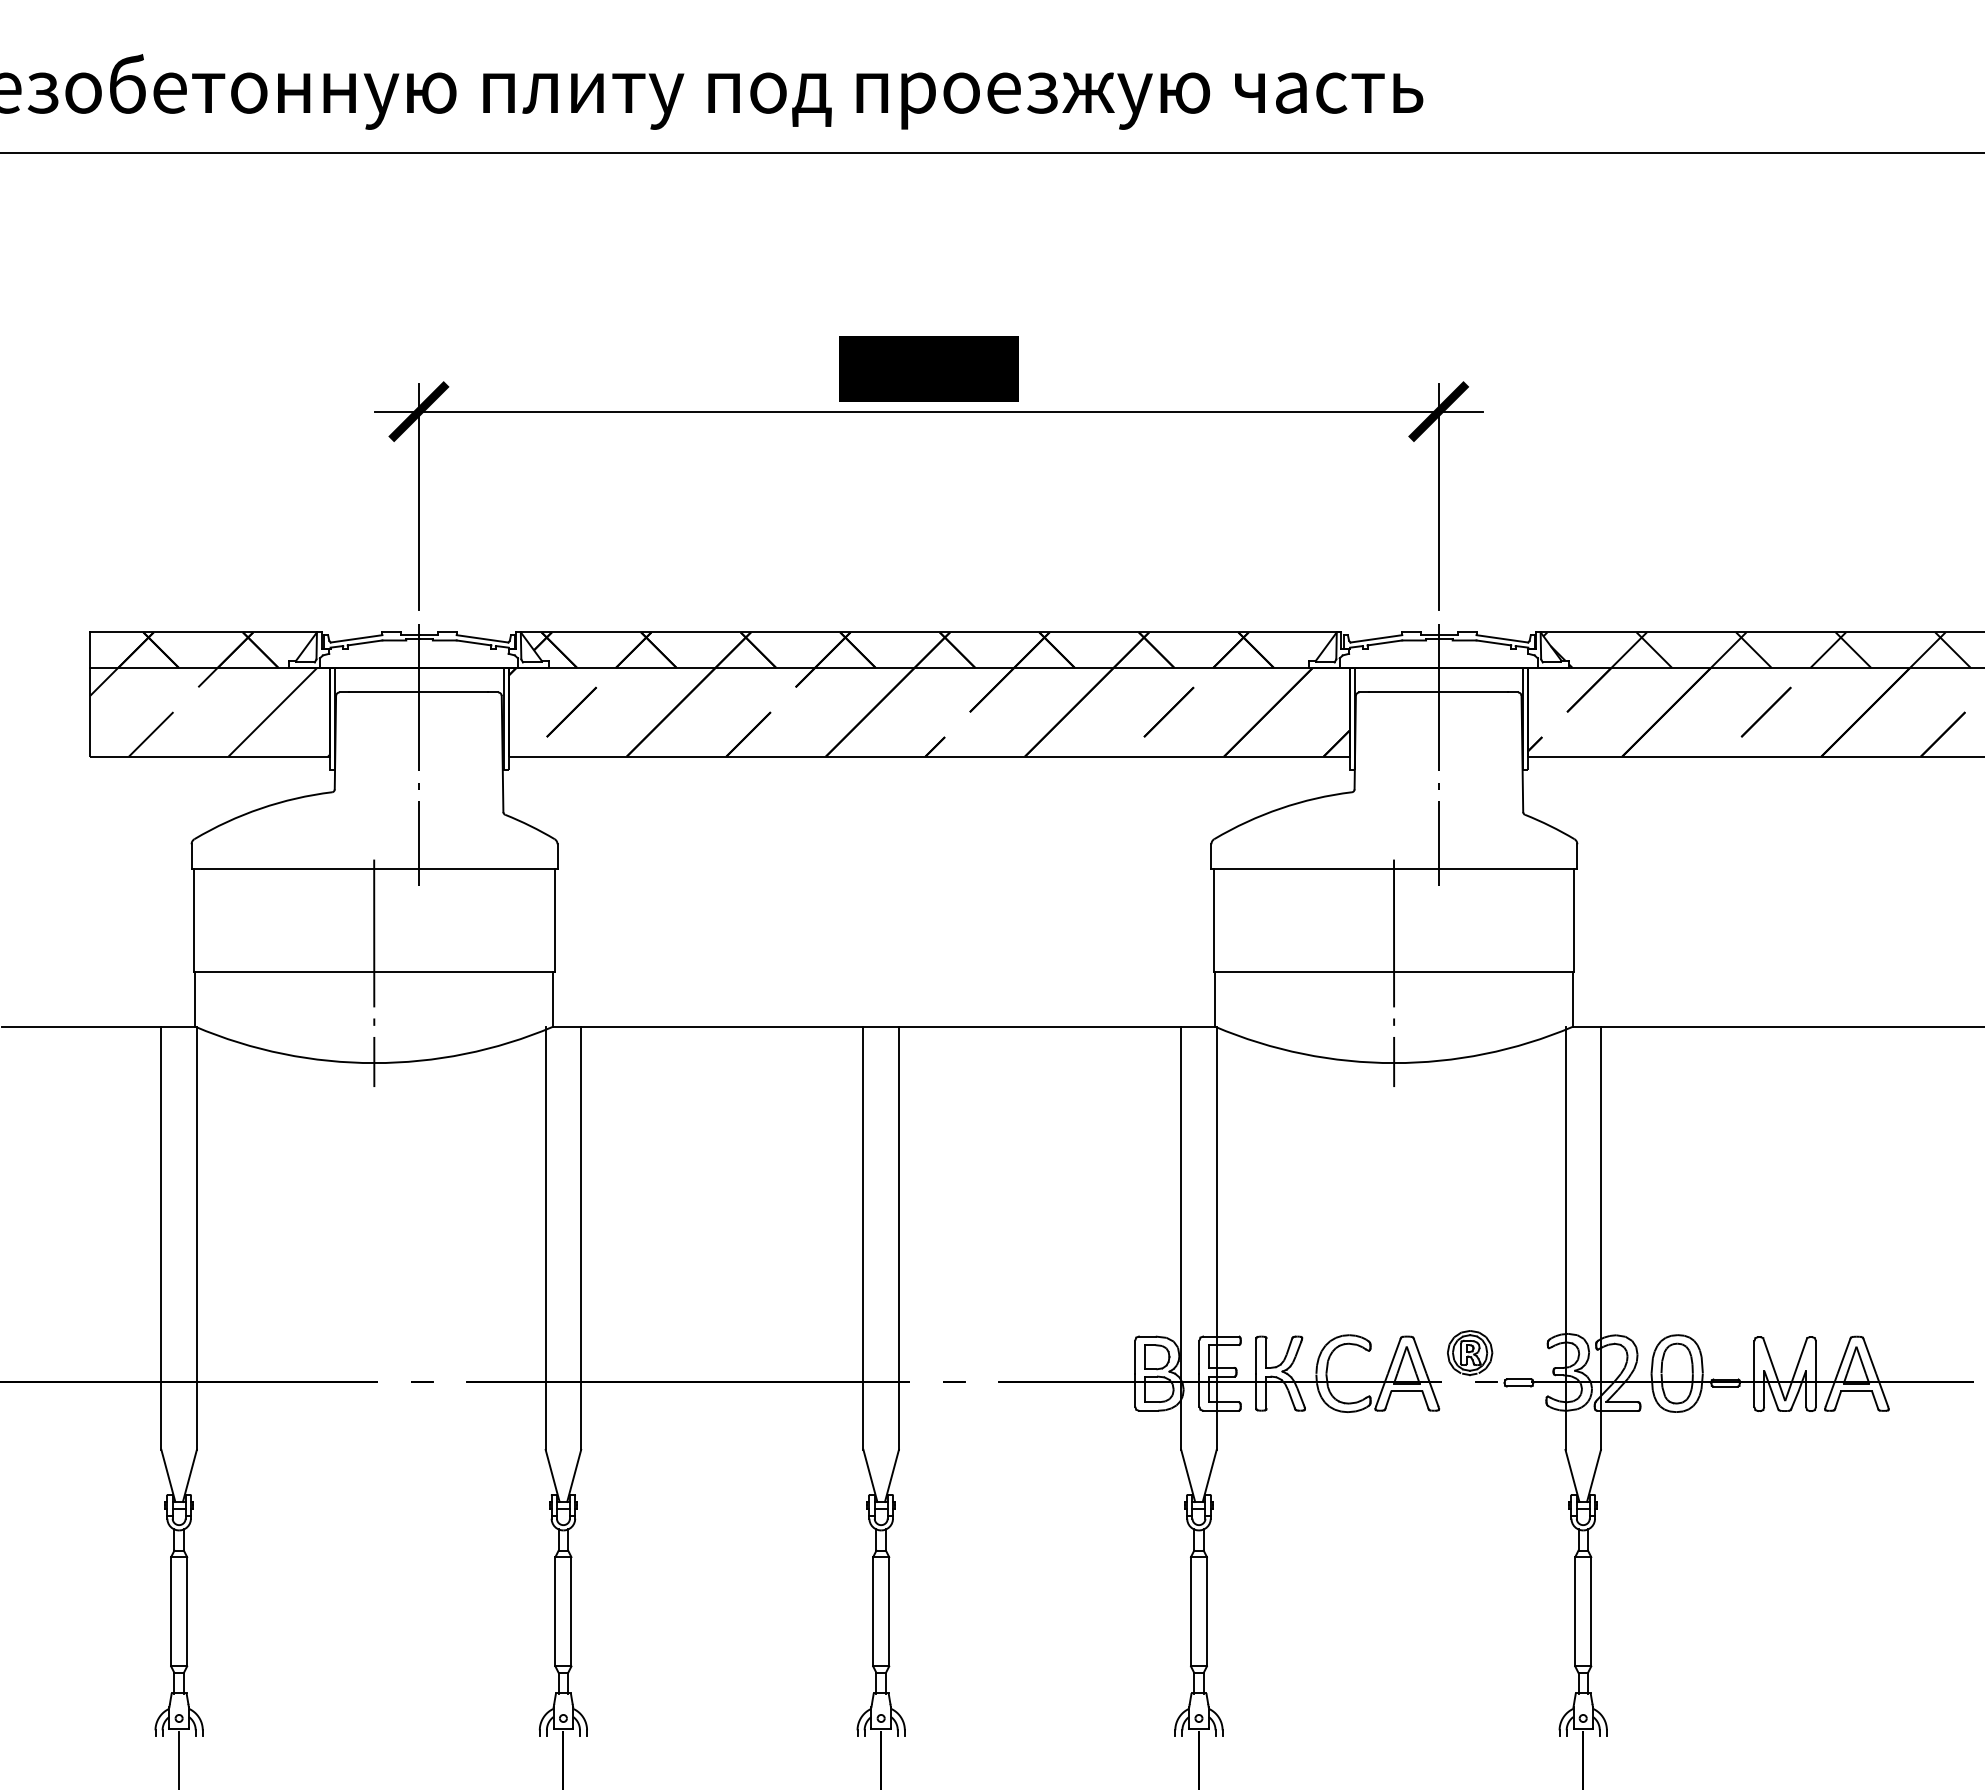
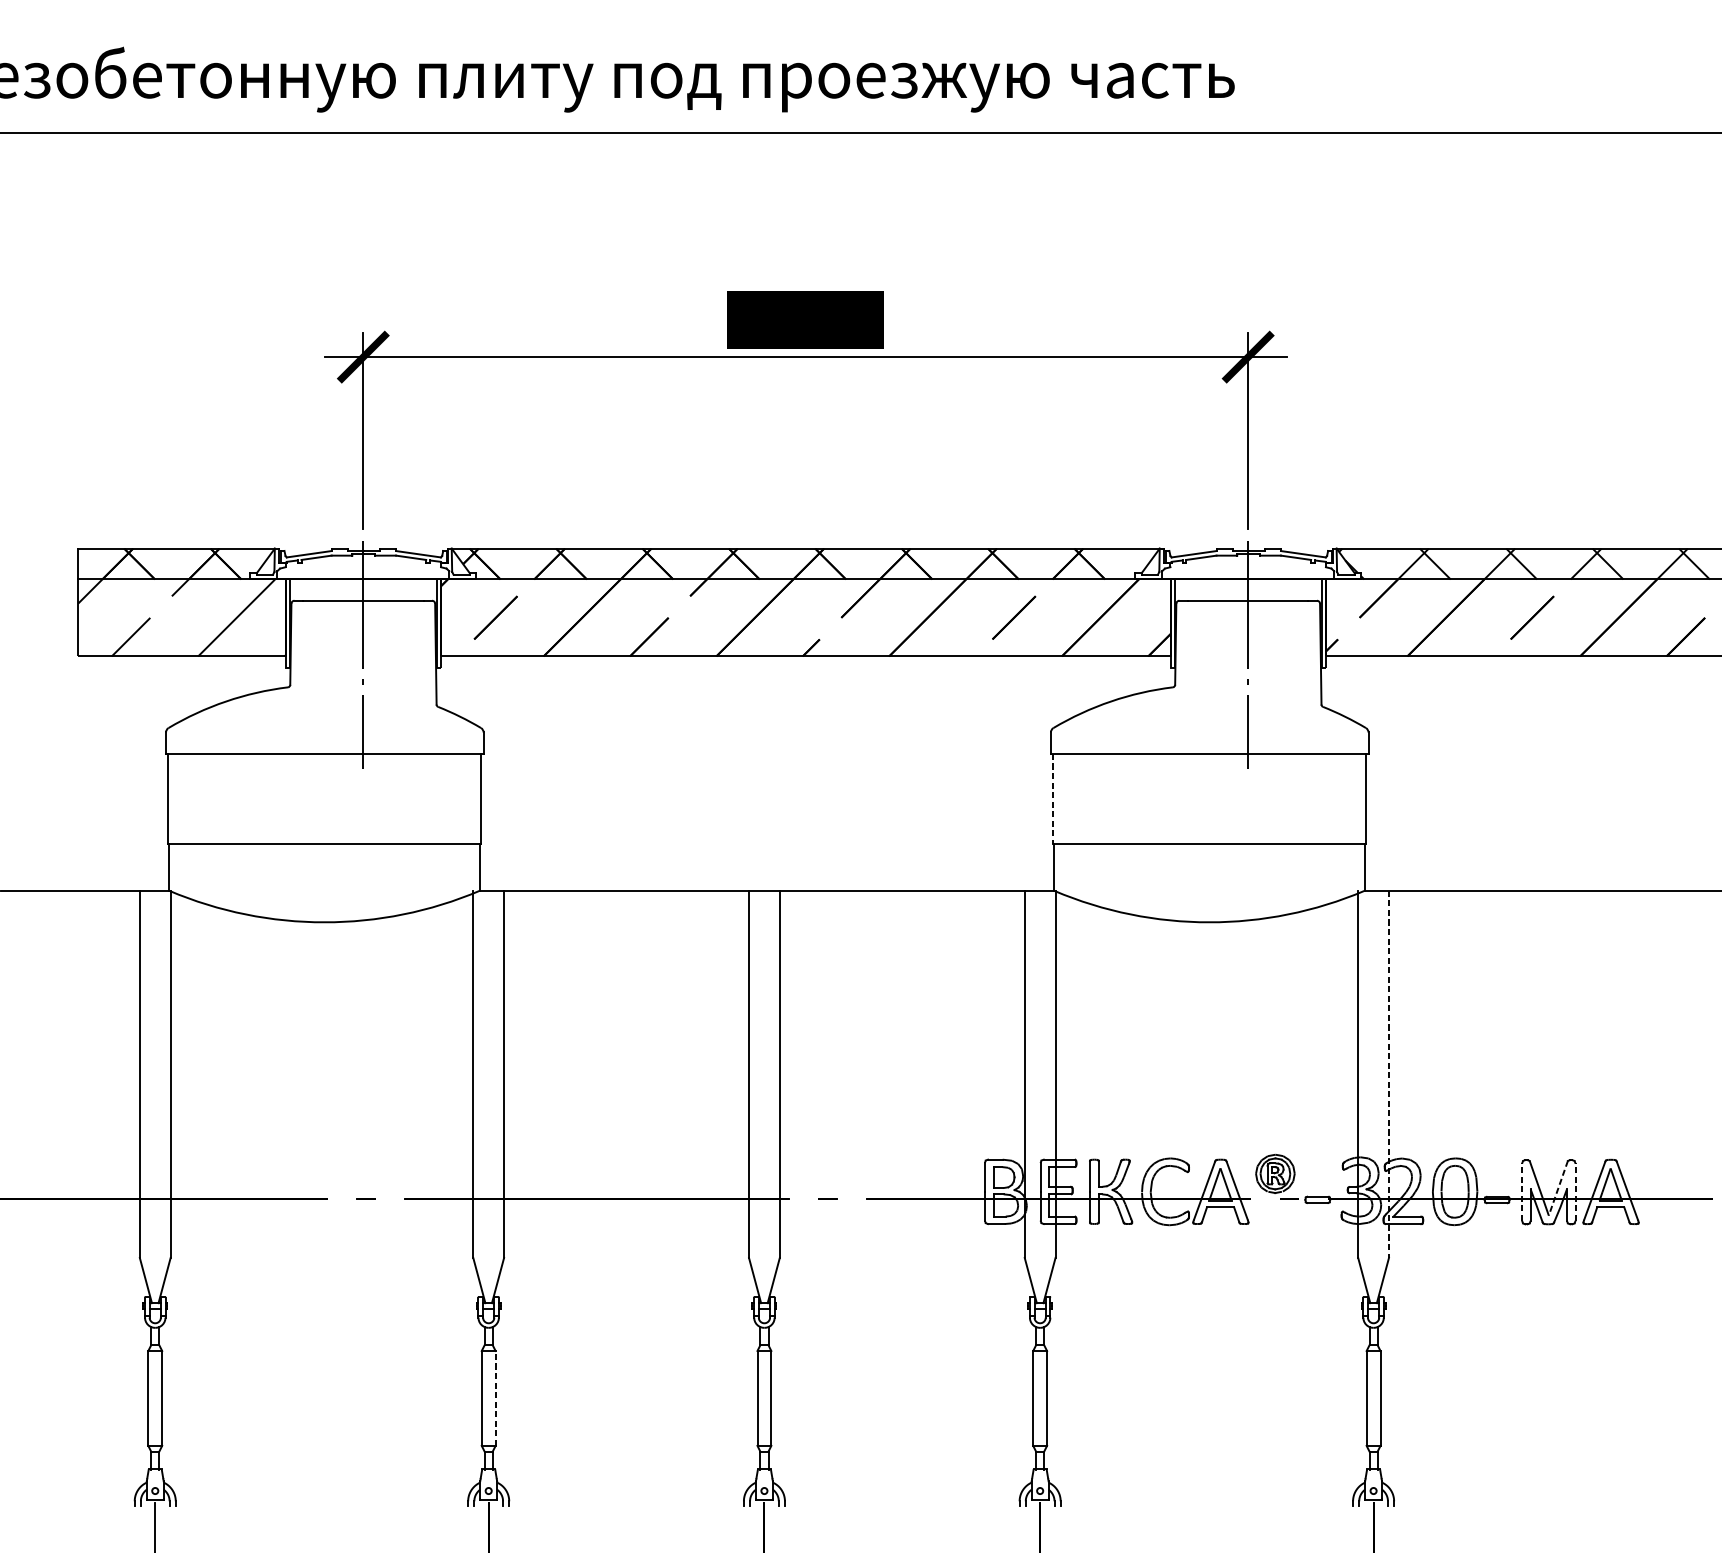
line: (1213, 920) -> (1052, 798), solid -> dashed
line: (374, 973) -> (324, 844), removed
line: (1394, 973) -> (1209, 844), removed
line: (1600, 1238) -> (1388, 1074), solid -> dashed
line: (1795, 1370) -> (1557, 1189), solid -> dashed
line: (1754, 1373) -> (1522, 1191), solid -> dashed
line: (1816, 1373) -> (1575, 1191), solid -> dashed
line: (571, 1611) -> (495, 1398), solid -> dashed

